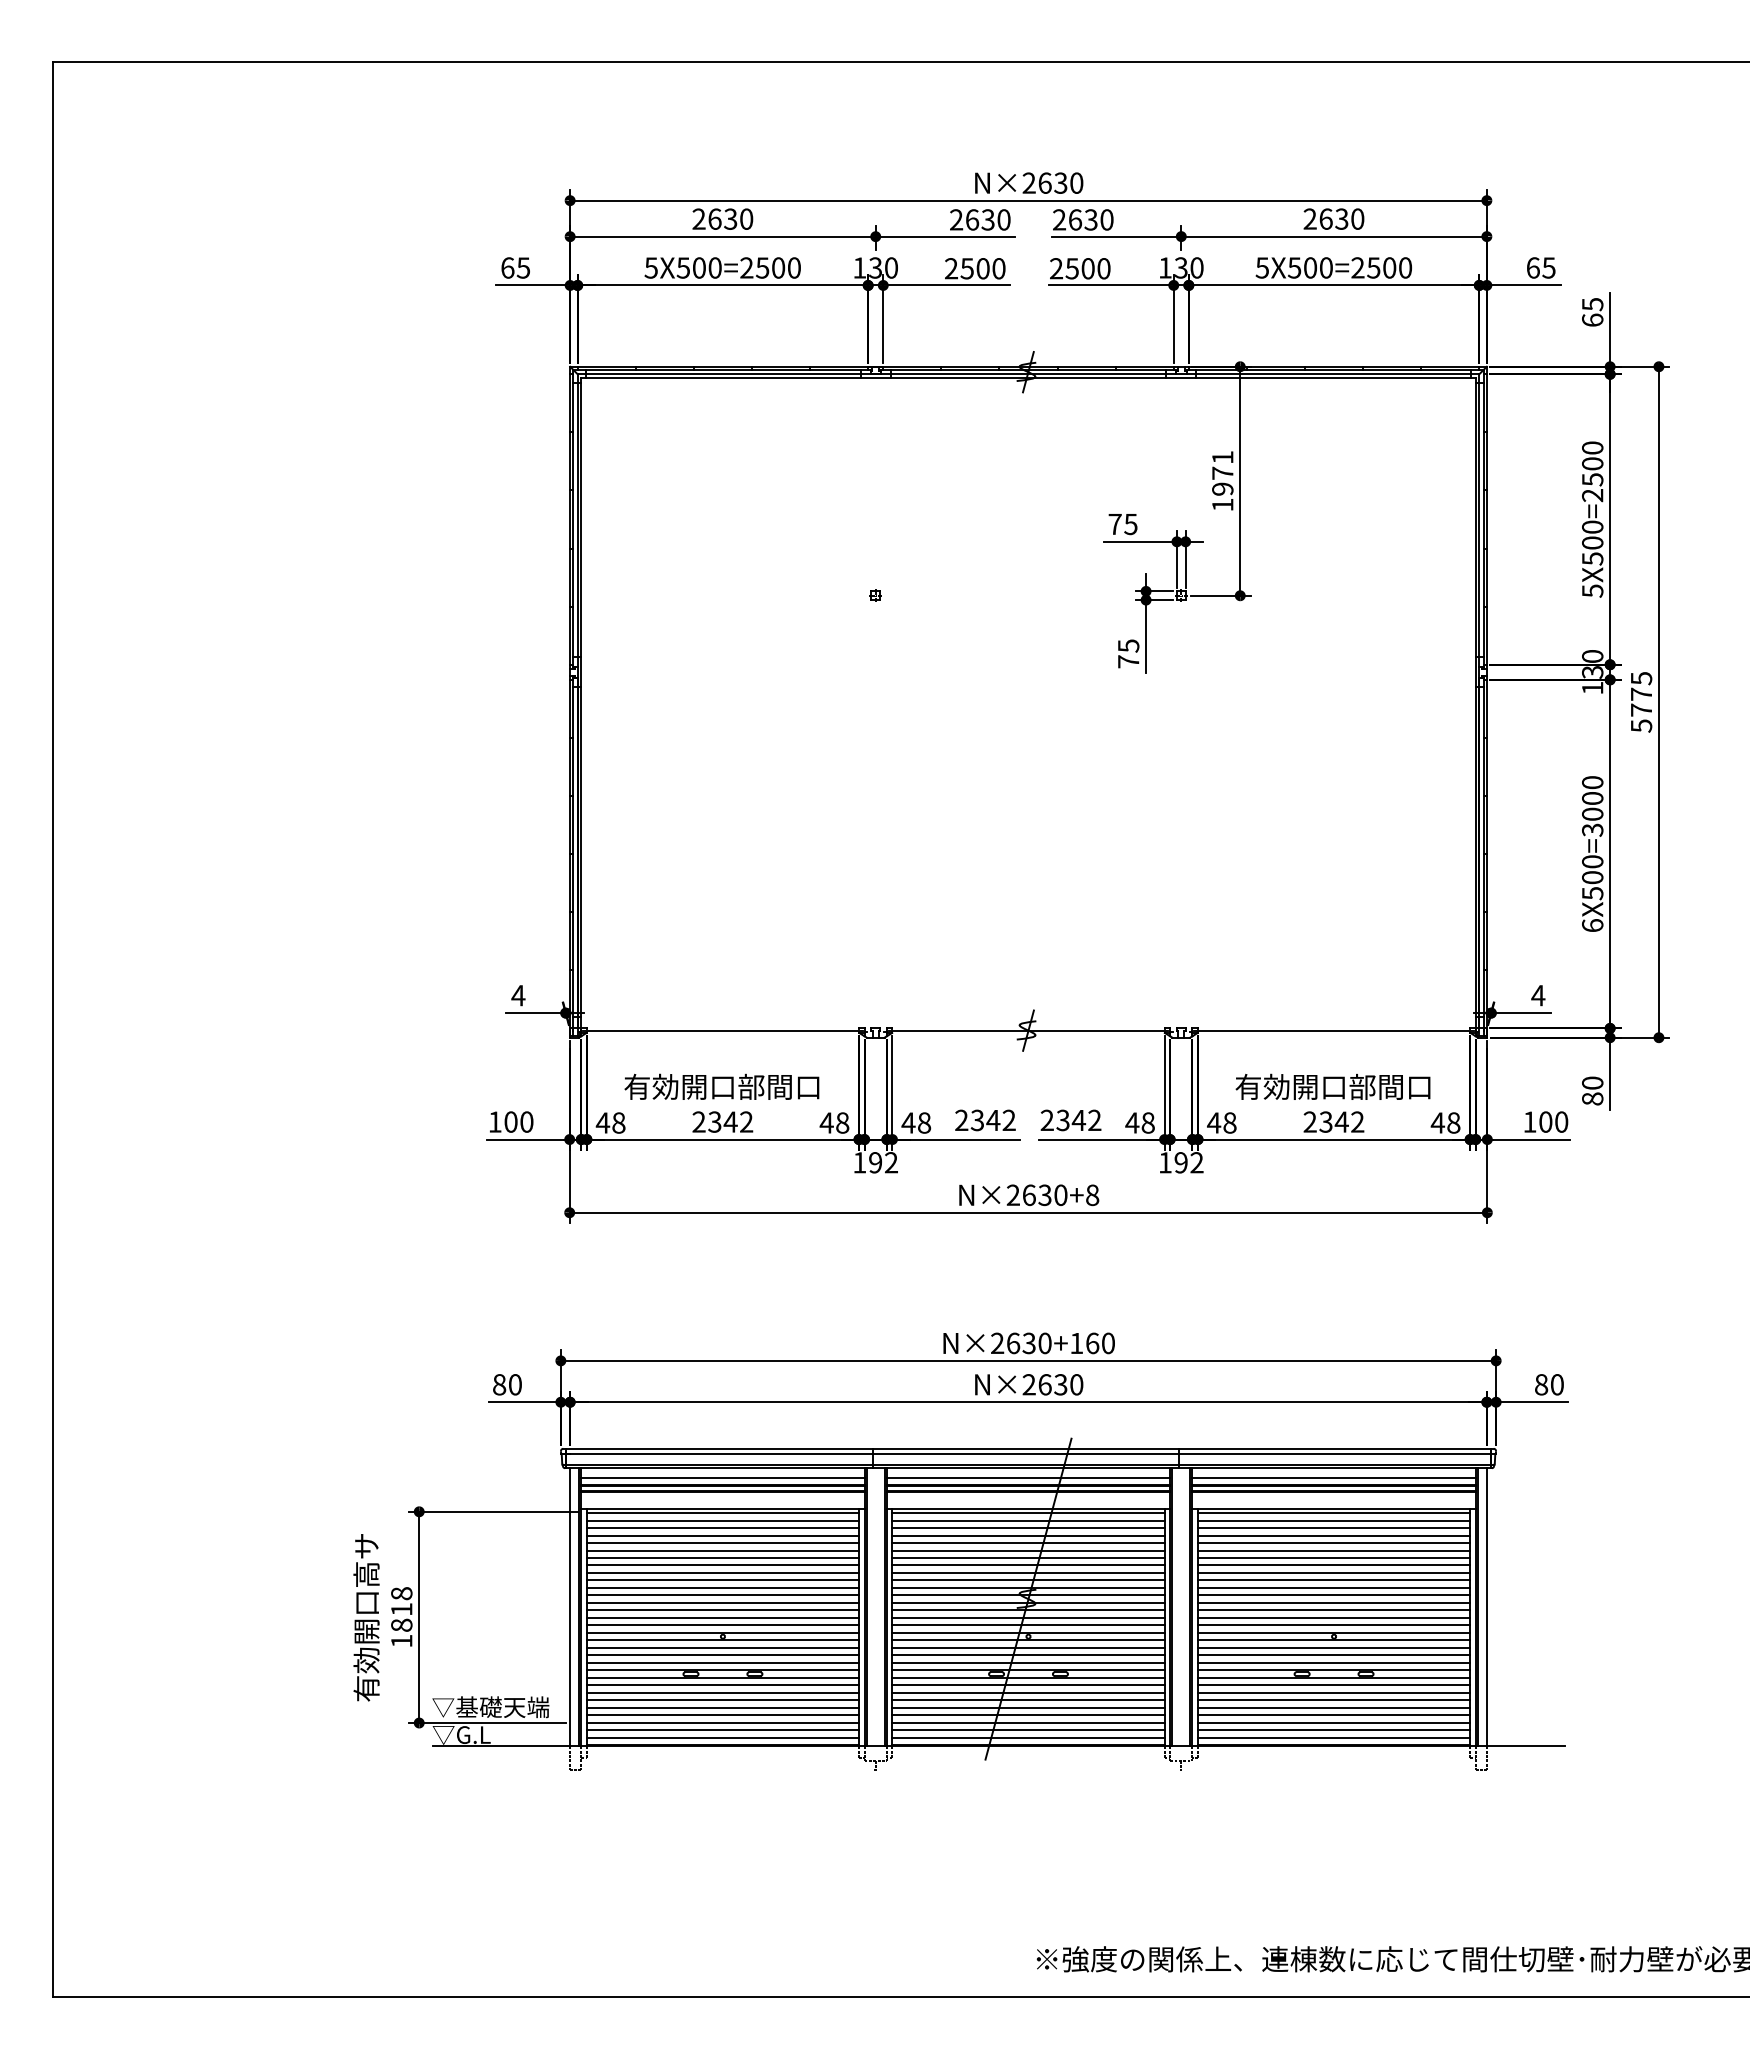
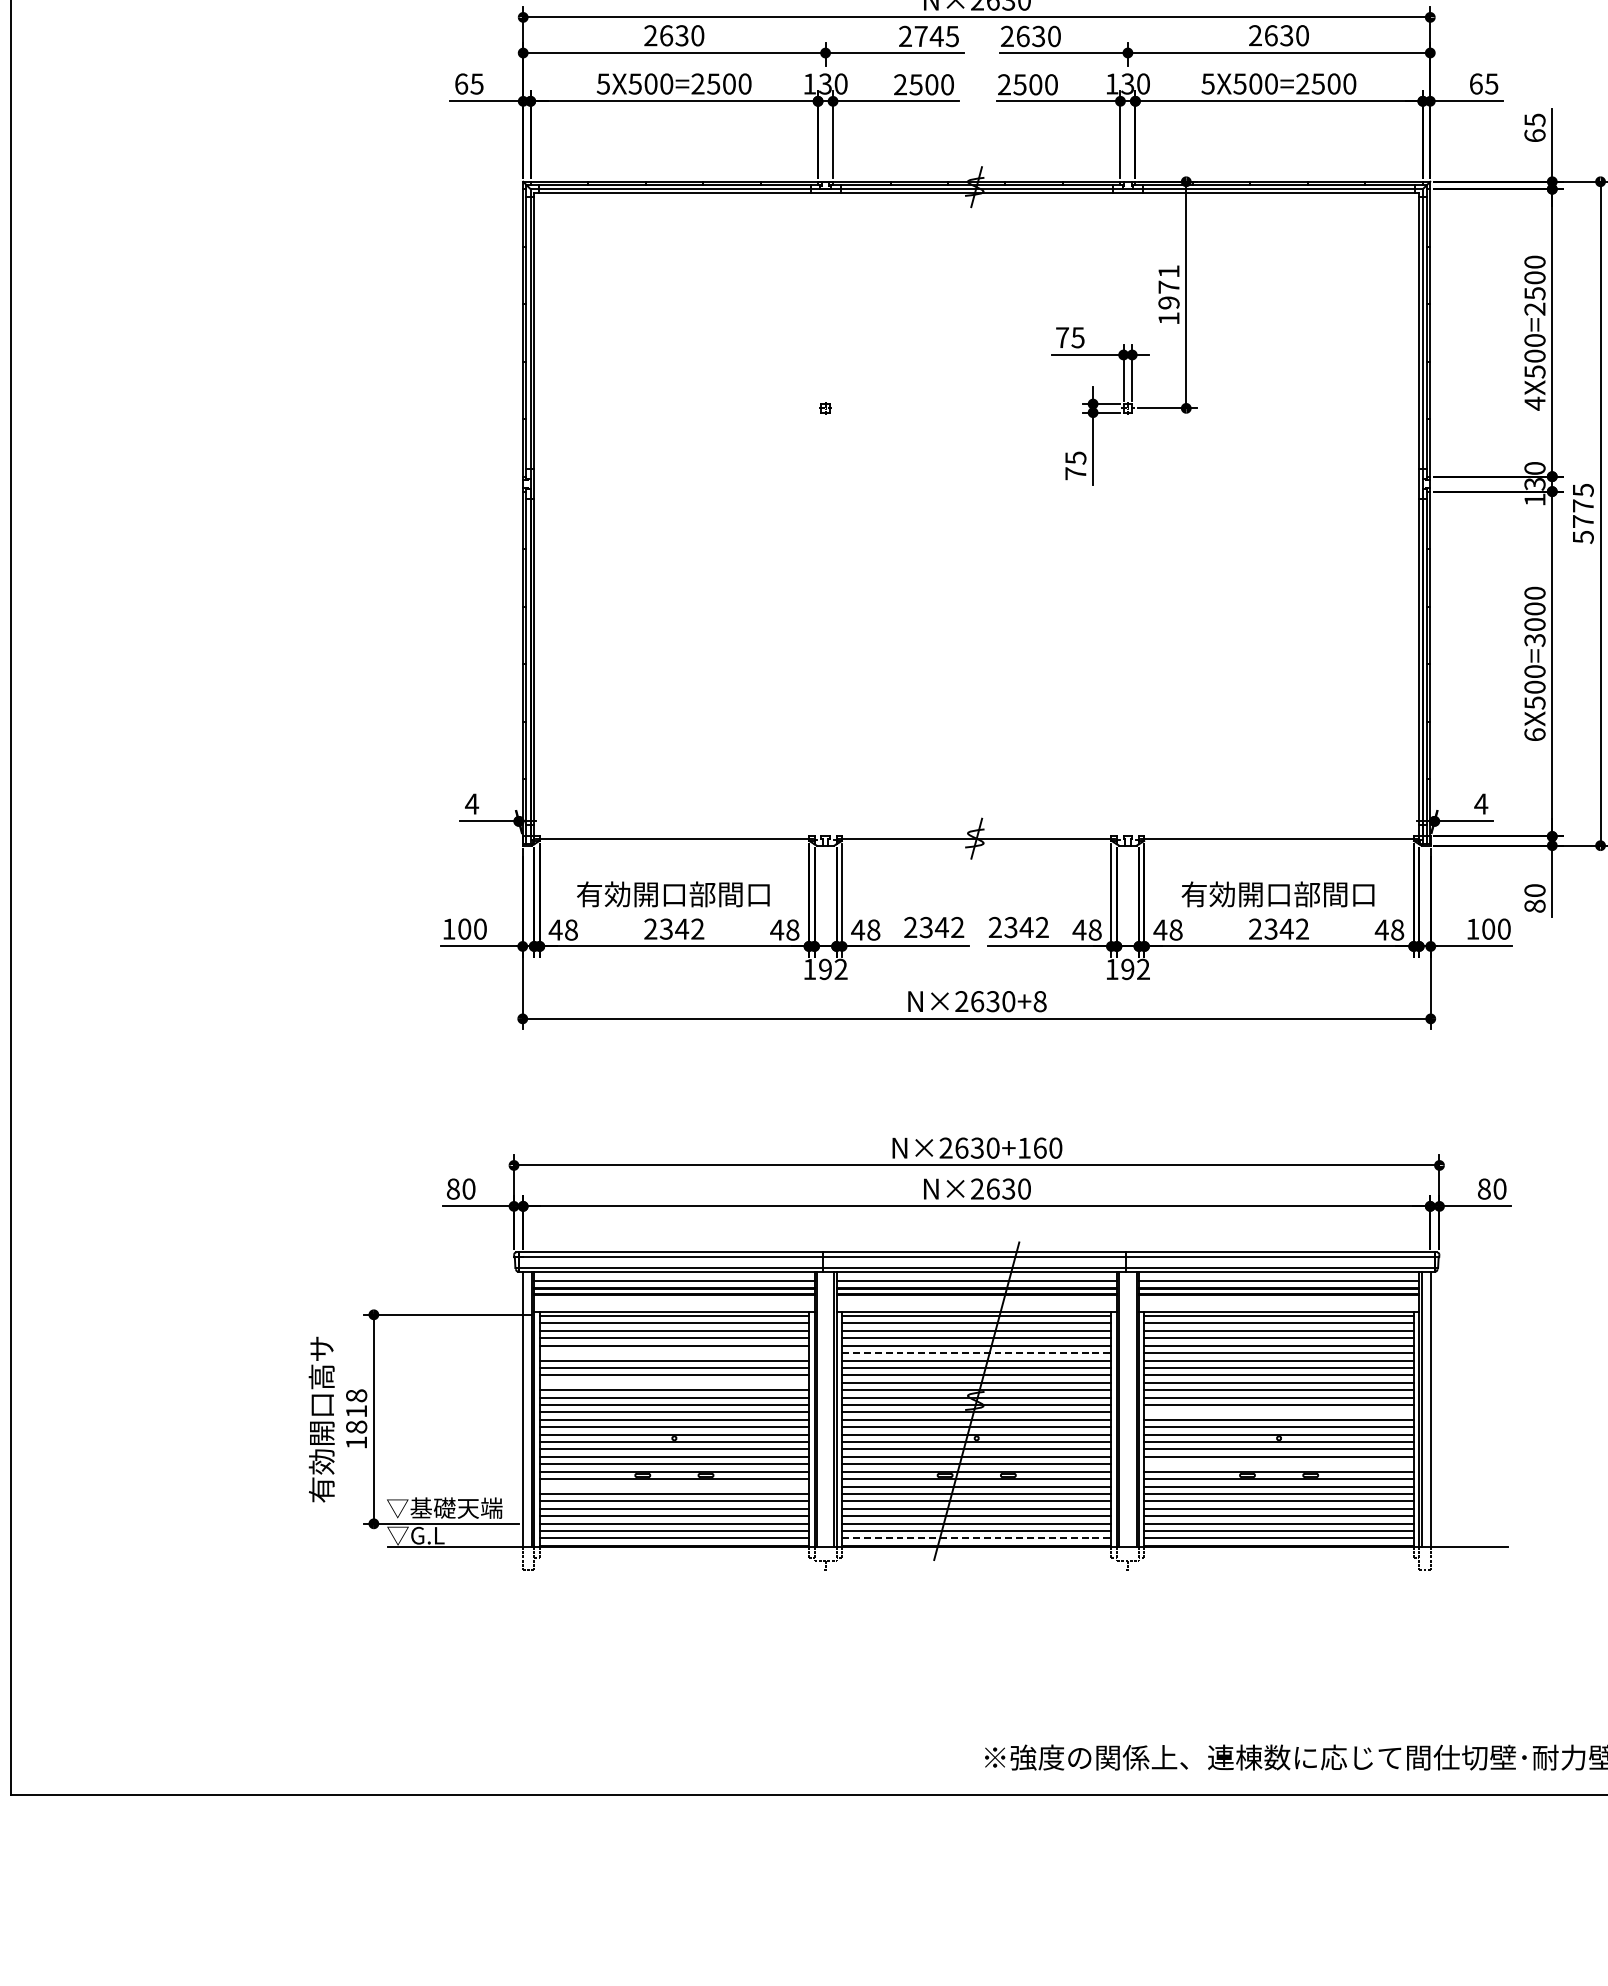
text: (988, 219) -> (937, 36), 2630 -> 2745
text: (1592, 591) -> (1534, 404), 5X500=2500 -> 4X500=2500
line: (722, 1550) -> (673, 1353), removed
line: (1029, 1550) -> (977, 1353), solid -> dashed
line: (722, 1580) -> (673, 1382), removed
line: (1334, 1610) -> (1279, 1412), removed
line: (1334, 1662) -> (1279, 1463), removed
line: (722, 1685) -> (673, 1486), removed
line: (1029, 1737) -> (977, 1538), solid -> dashed

